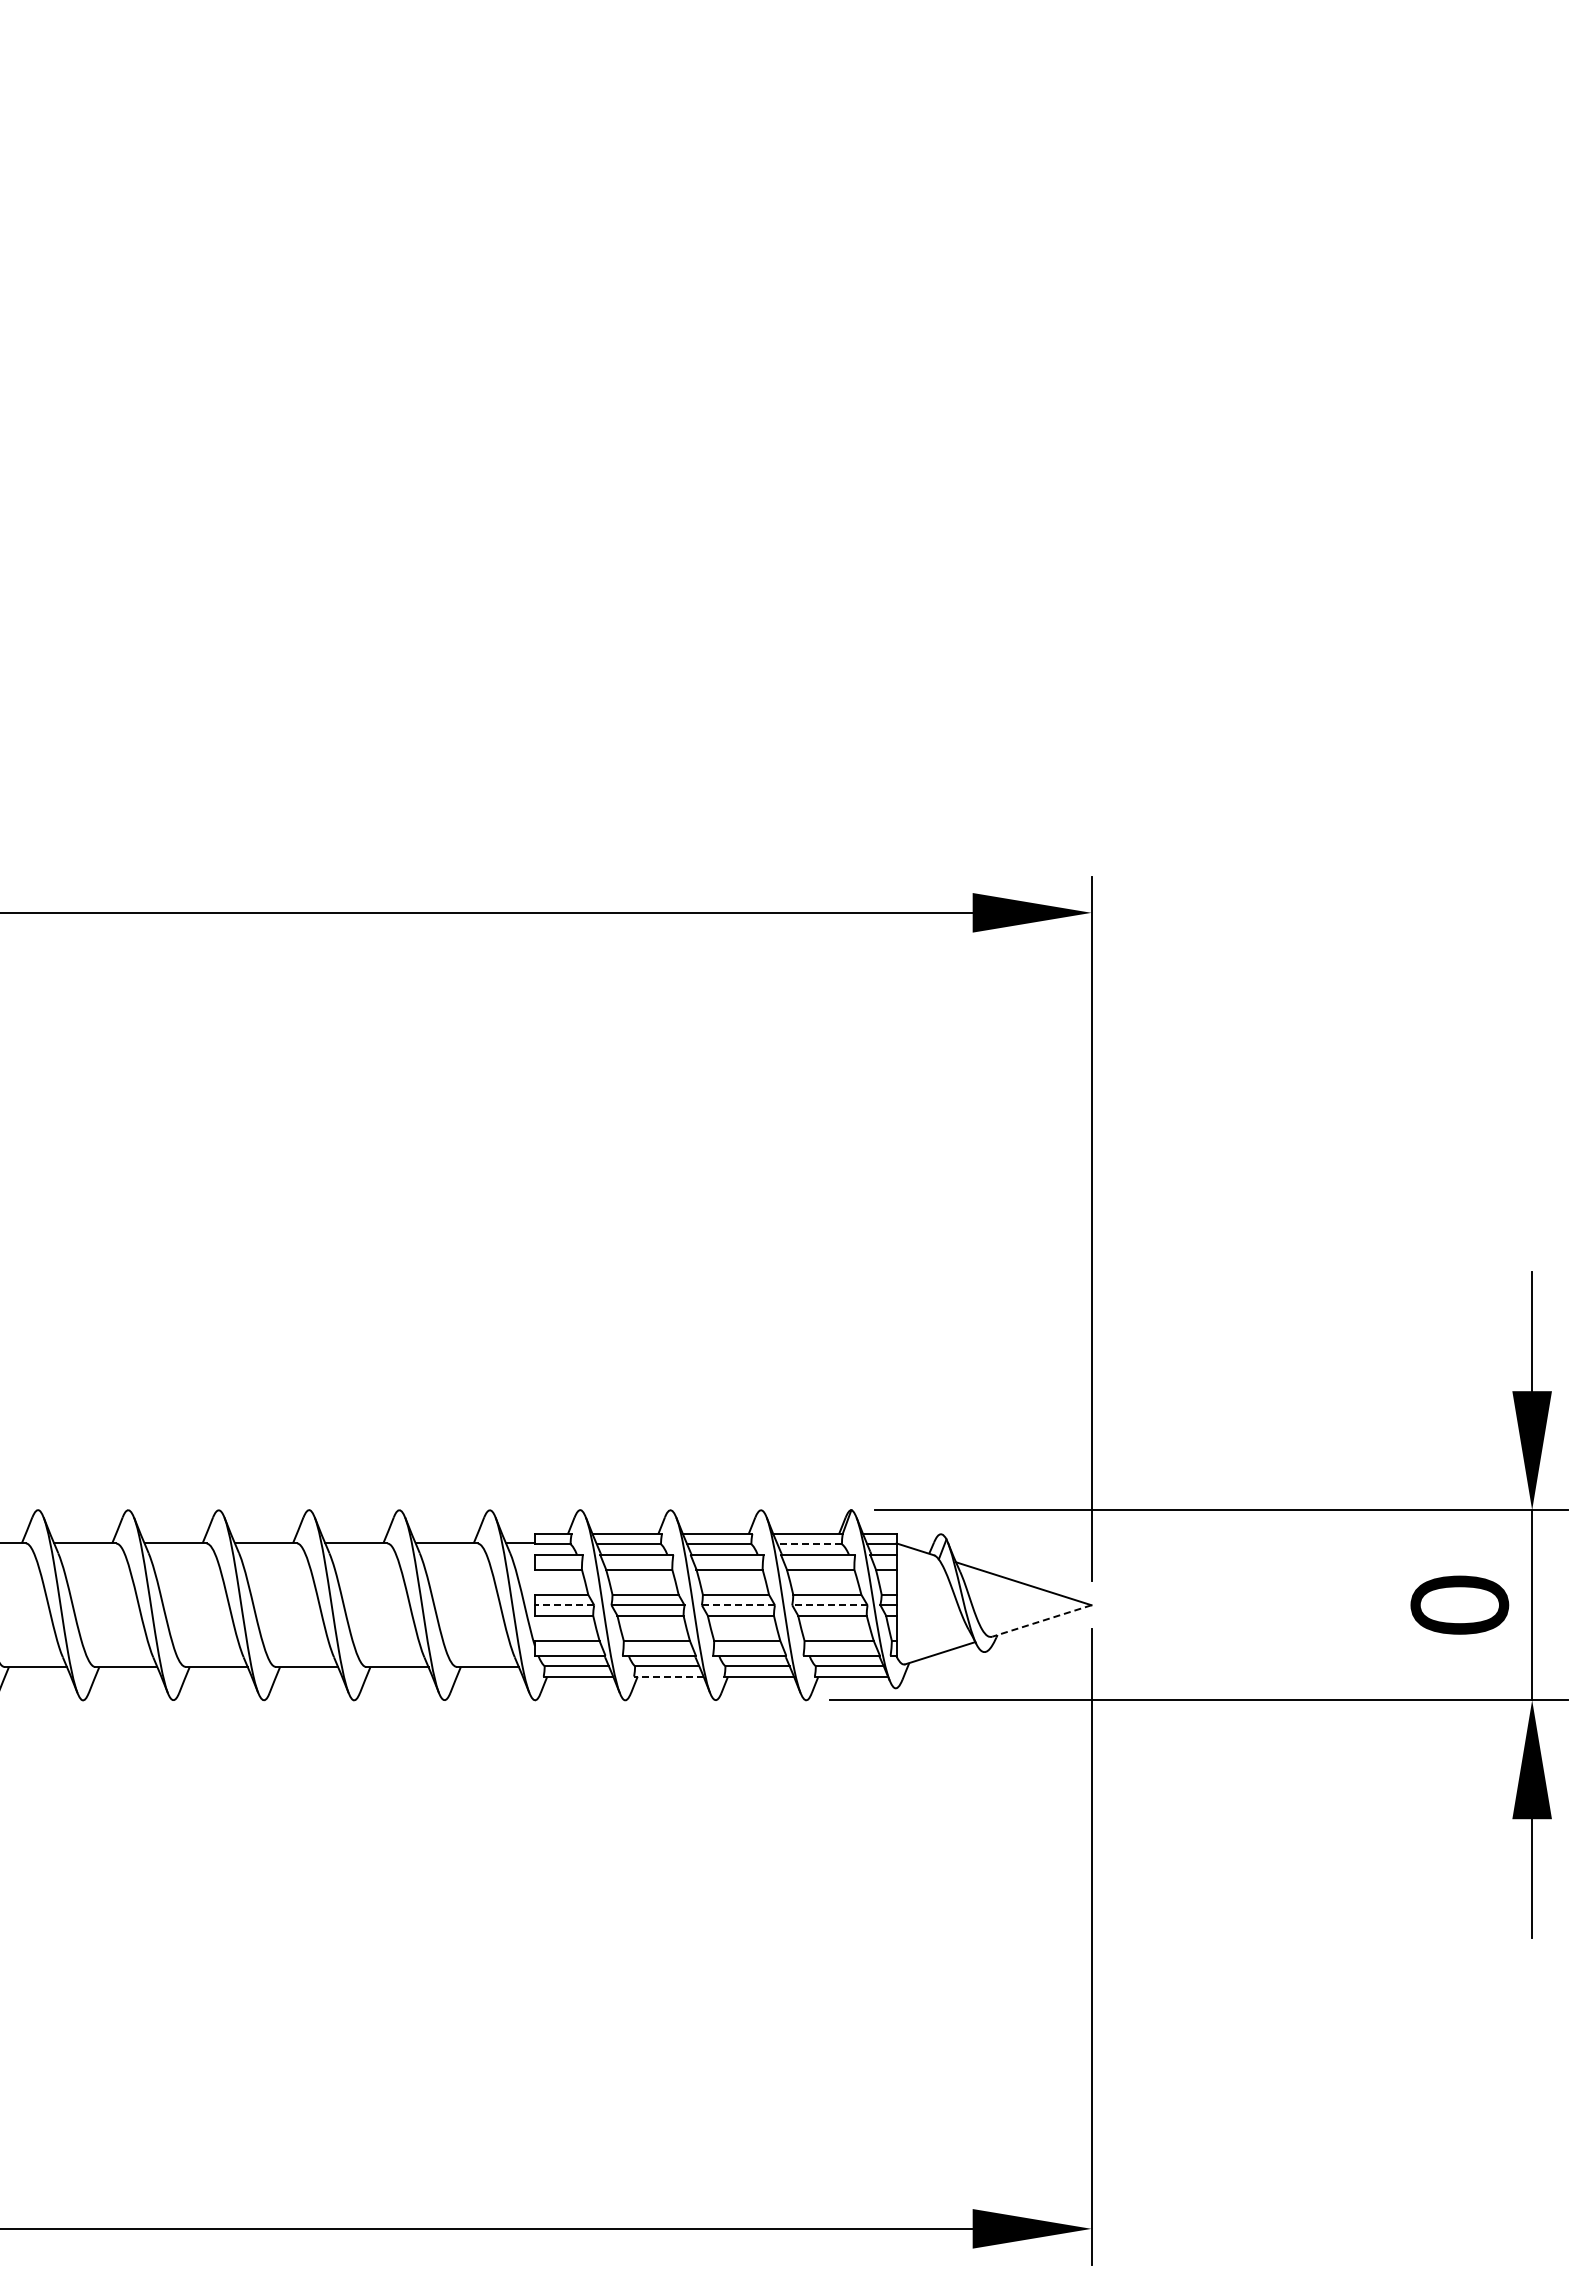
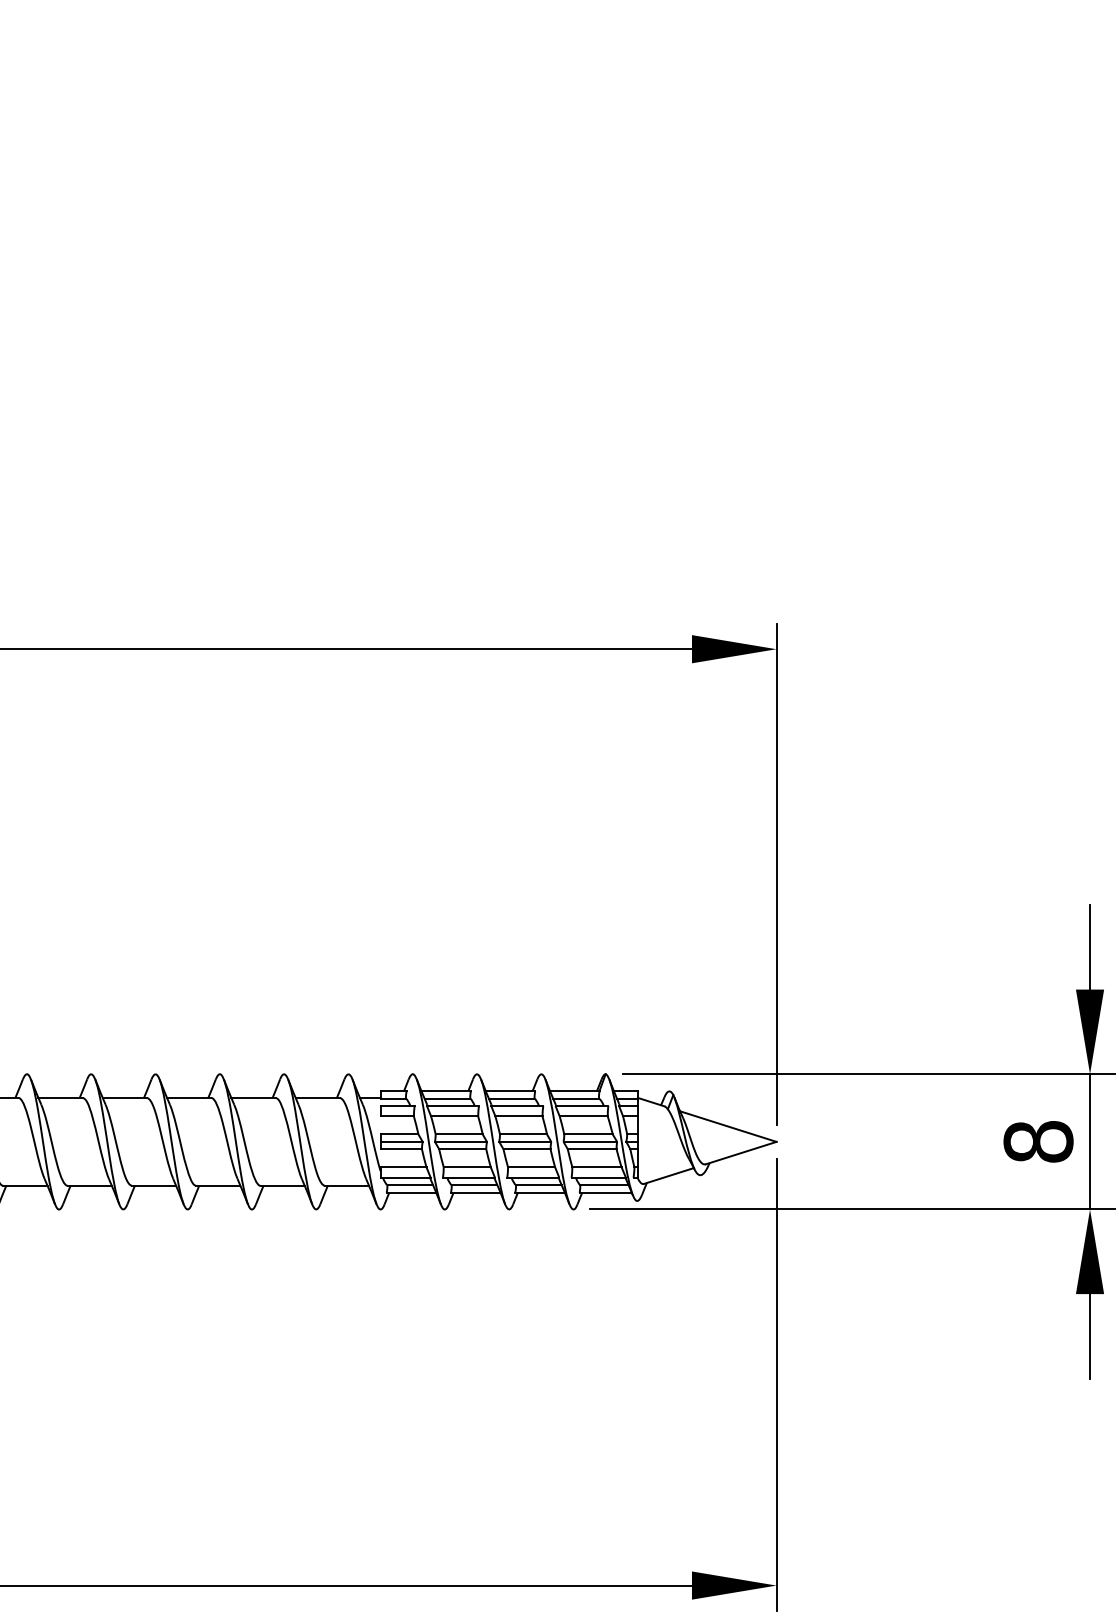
line: (809, 1544) -> (575, 1098), dashed -> solid
text: (1459, 1604) -> (1038, 1141), 0 -> 8
line: (564, 1605) -> (401, 1142), dashed -> solid
line: (738, 1605) -> (525, 1142), dashed -> solid
line: (829, 1605) -> (590, 1142), dashed -> solid
line: (1041, 1621) -> (740, 1153), dashed -> solid
line: (668, 1676) -> (475, 1192), dashed -> solid

